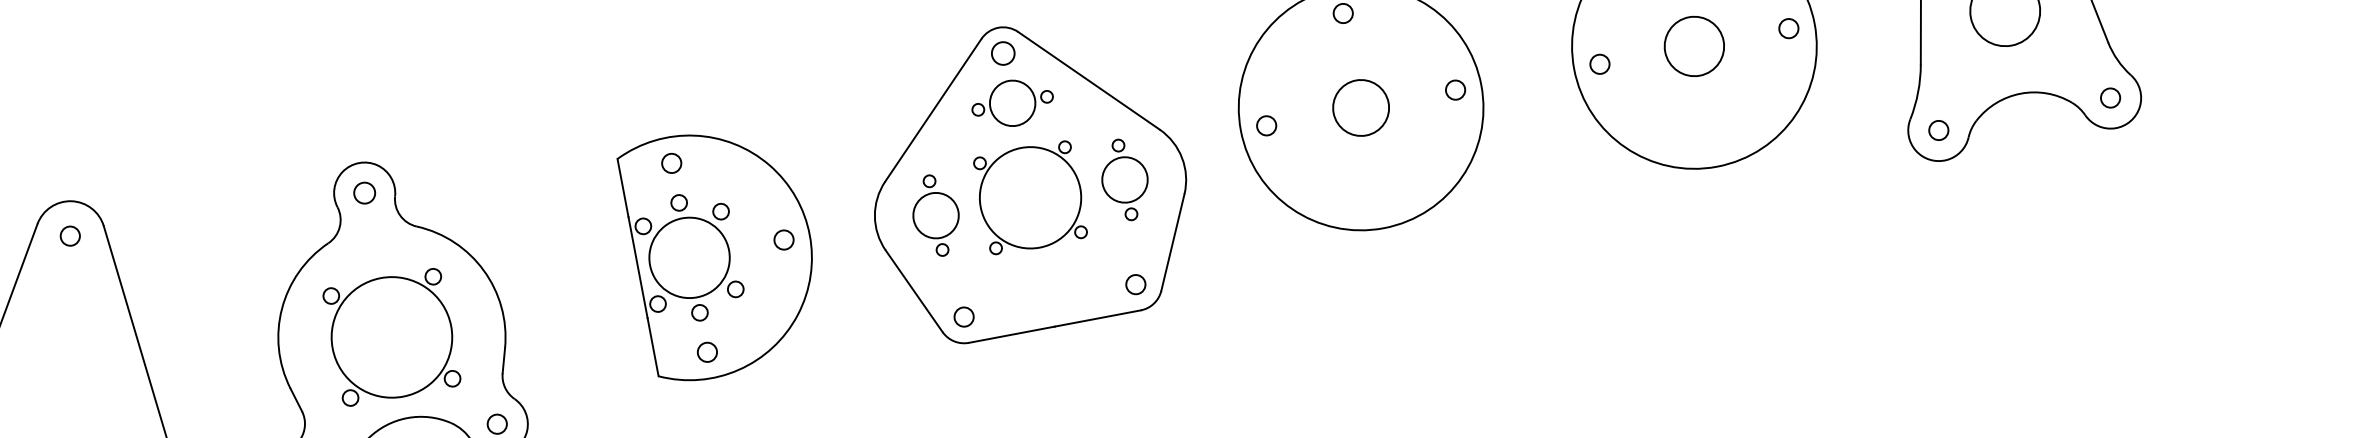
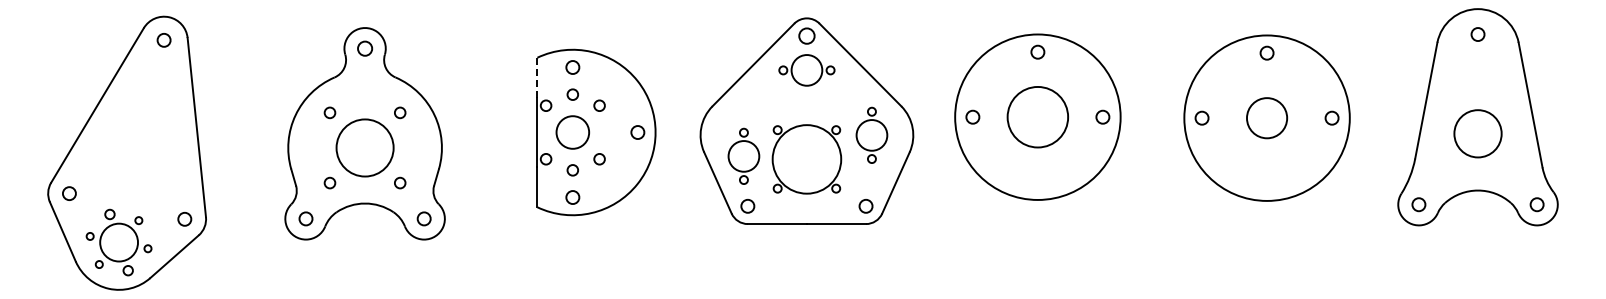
circle: (1360, 108) -> (1037, 117), size x1.6
line: (623, 189) -> (537, 78), solid -> dashed
part: (1029, 198) -> (806, 159), moved
part: (935, 214) -> (743, 155), moved
circle: (689, 257) -> (572, 132), size x0.6
circle: (390, 336) -> (364, 147), size x0.7

